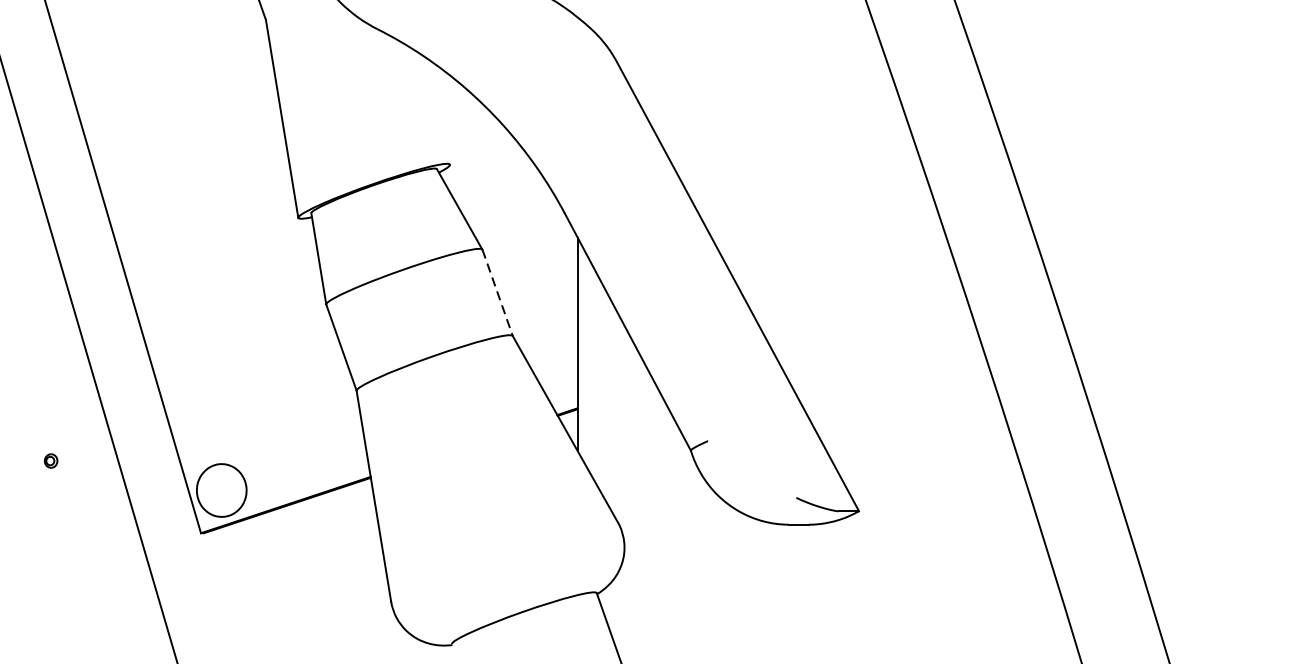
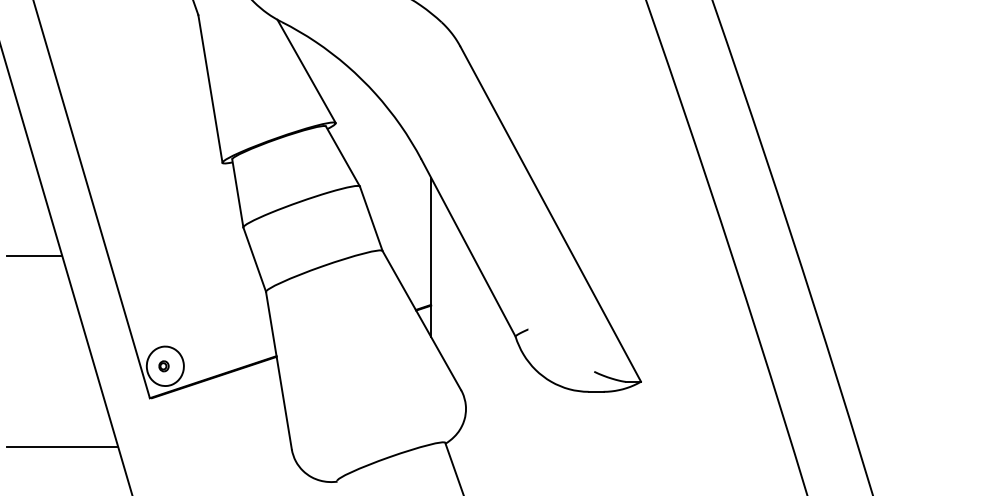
line: (410, 95) -> (306, 71), added
line: (497, 293) -> (371, 219), dashed -> solid
line: (46, 342) -> (34, 255), added
part: (50, 461) -> (163, 366), moved
line: (83, 597) -> (62, 446), added

